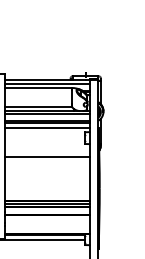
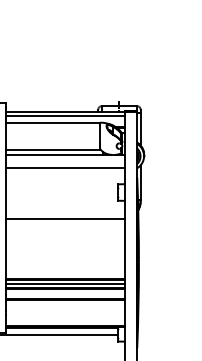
line: (47, 114) -> (65, 159), removed
line: (47, 123) -> (65, 171), removed
line: (47, 127) -> (65, 177), removed

